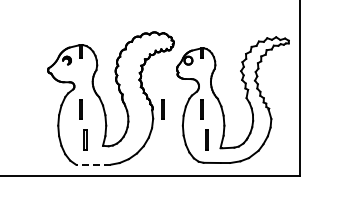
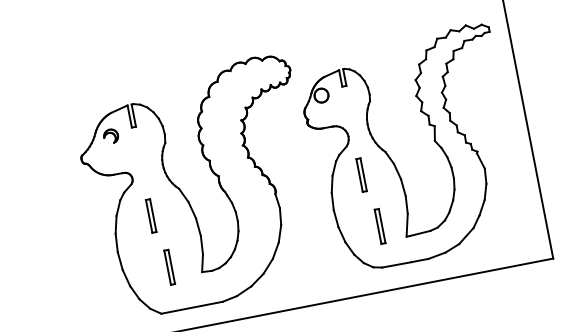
line: (162, 109) -> (292, 188), removed
line: (93, 164) -> (191, 307), dashed -> solid

